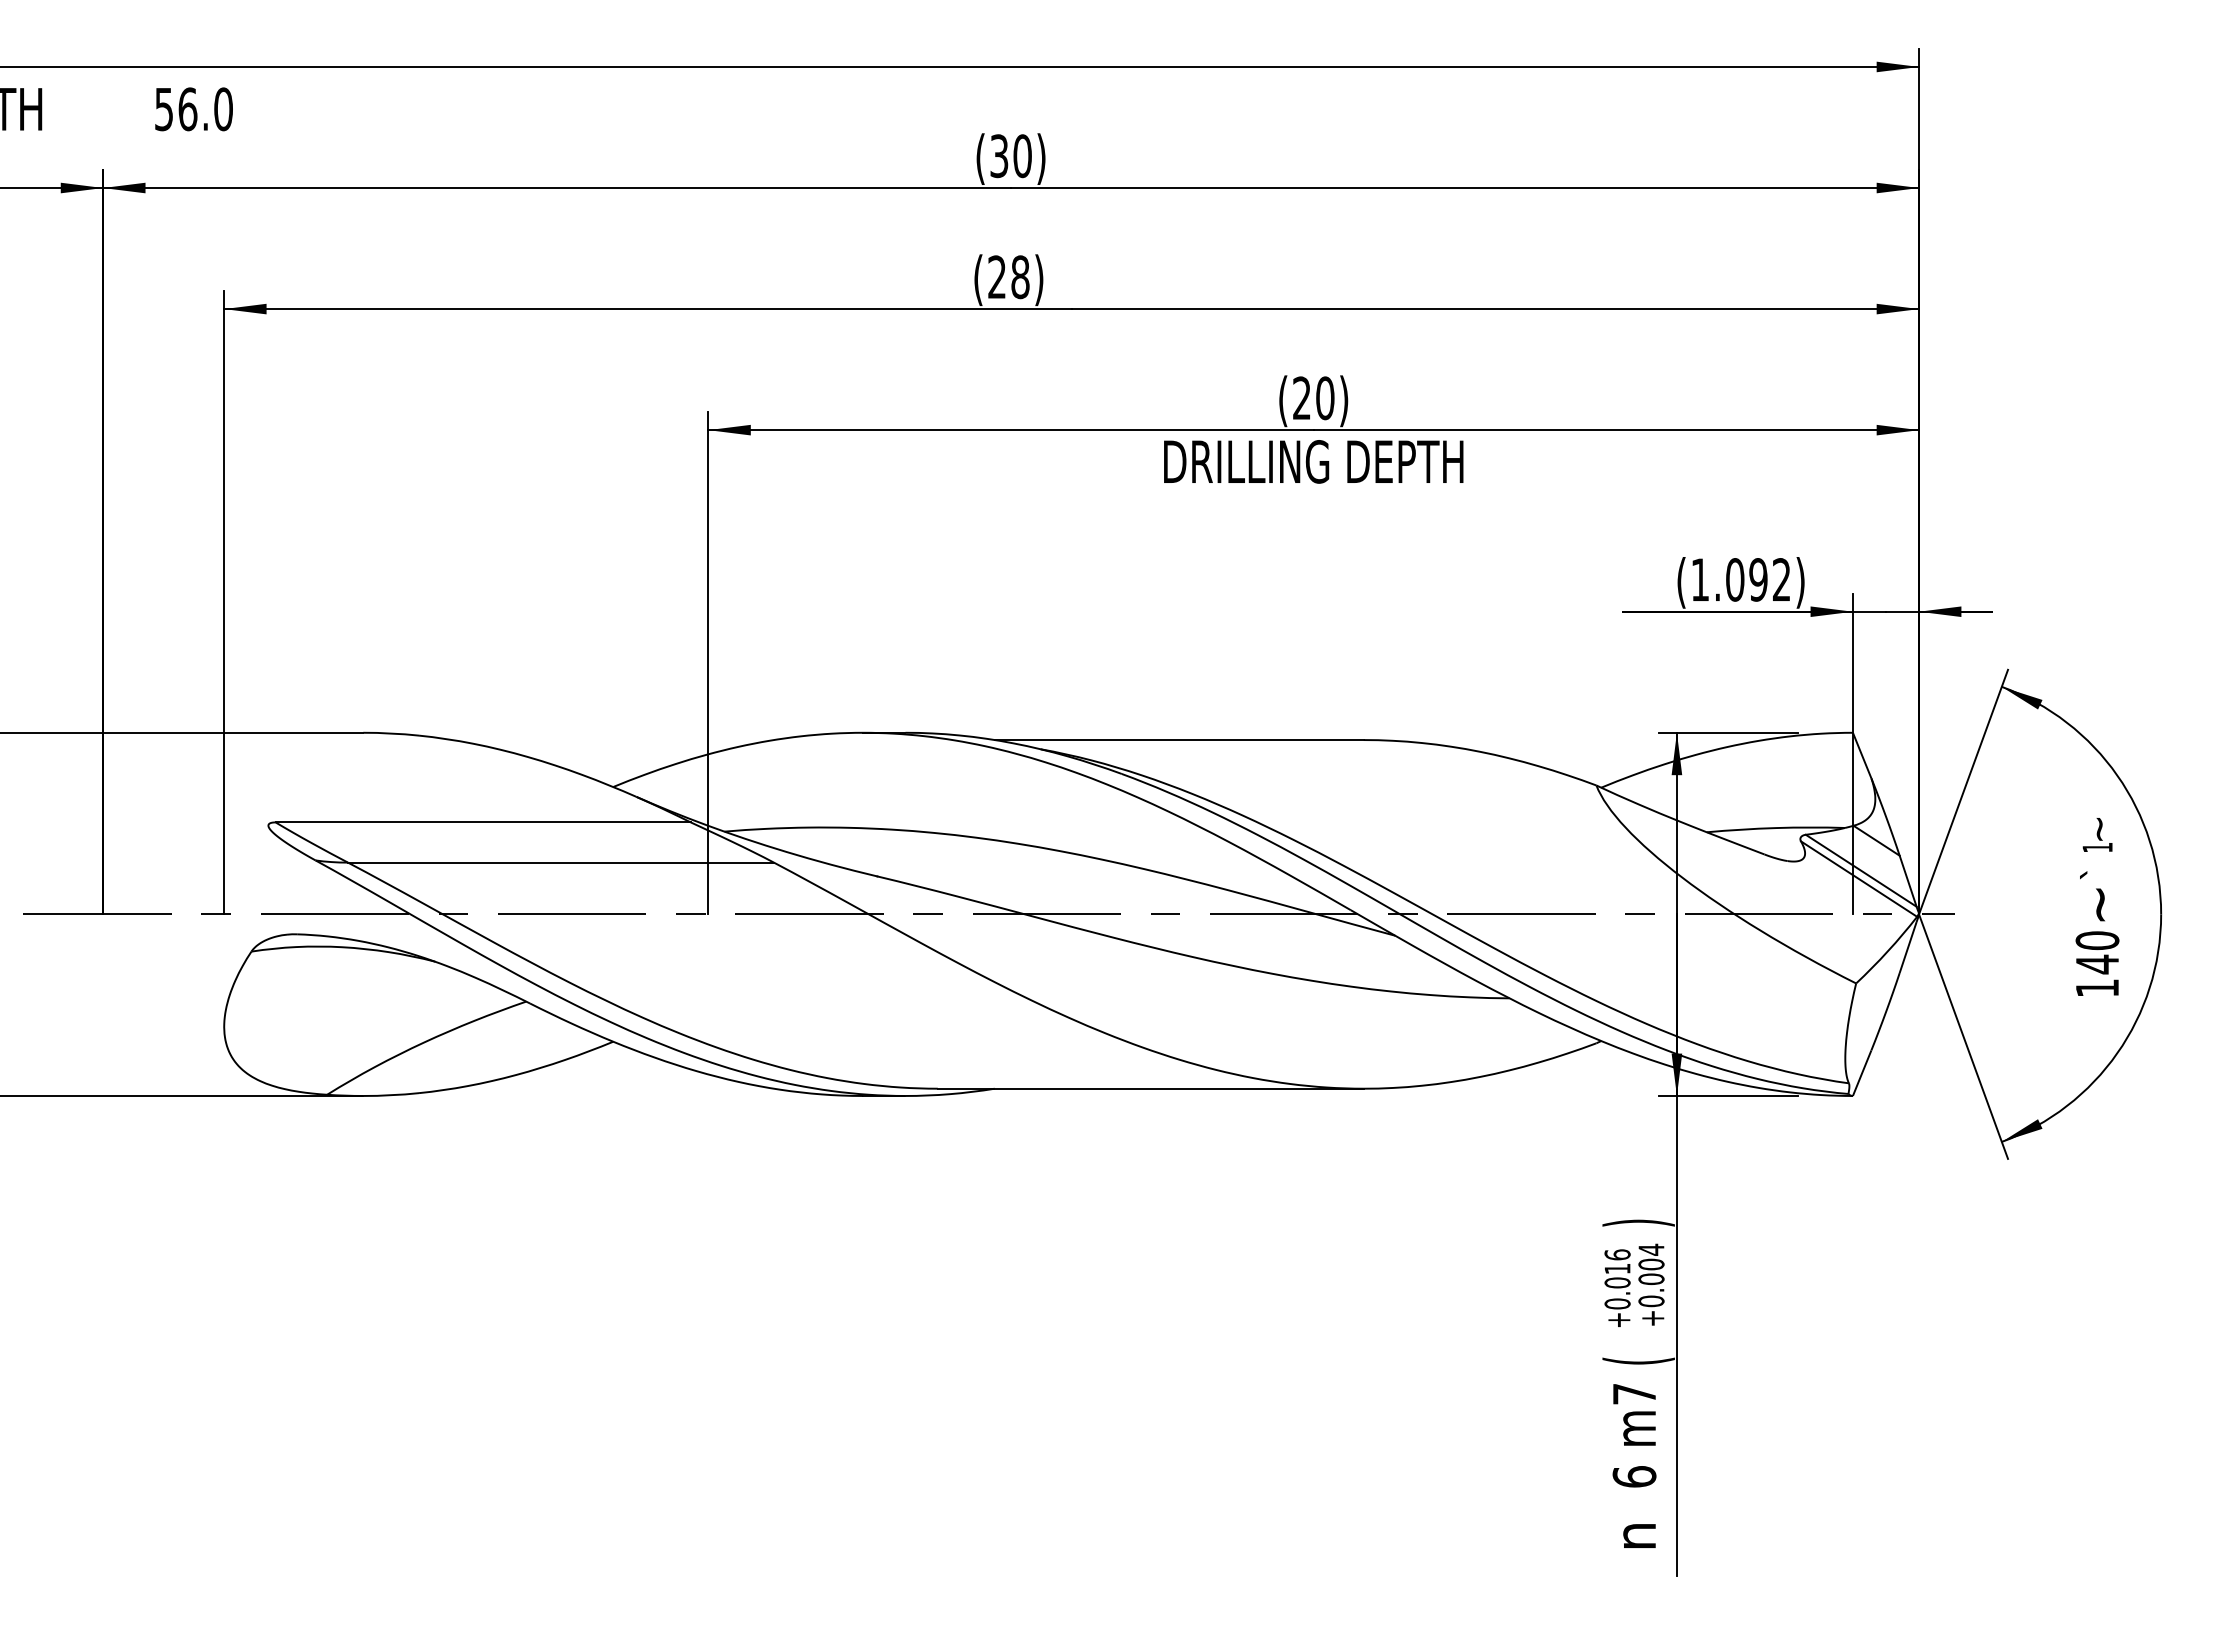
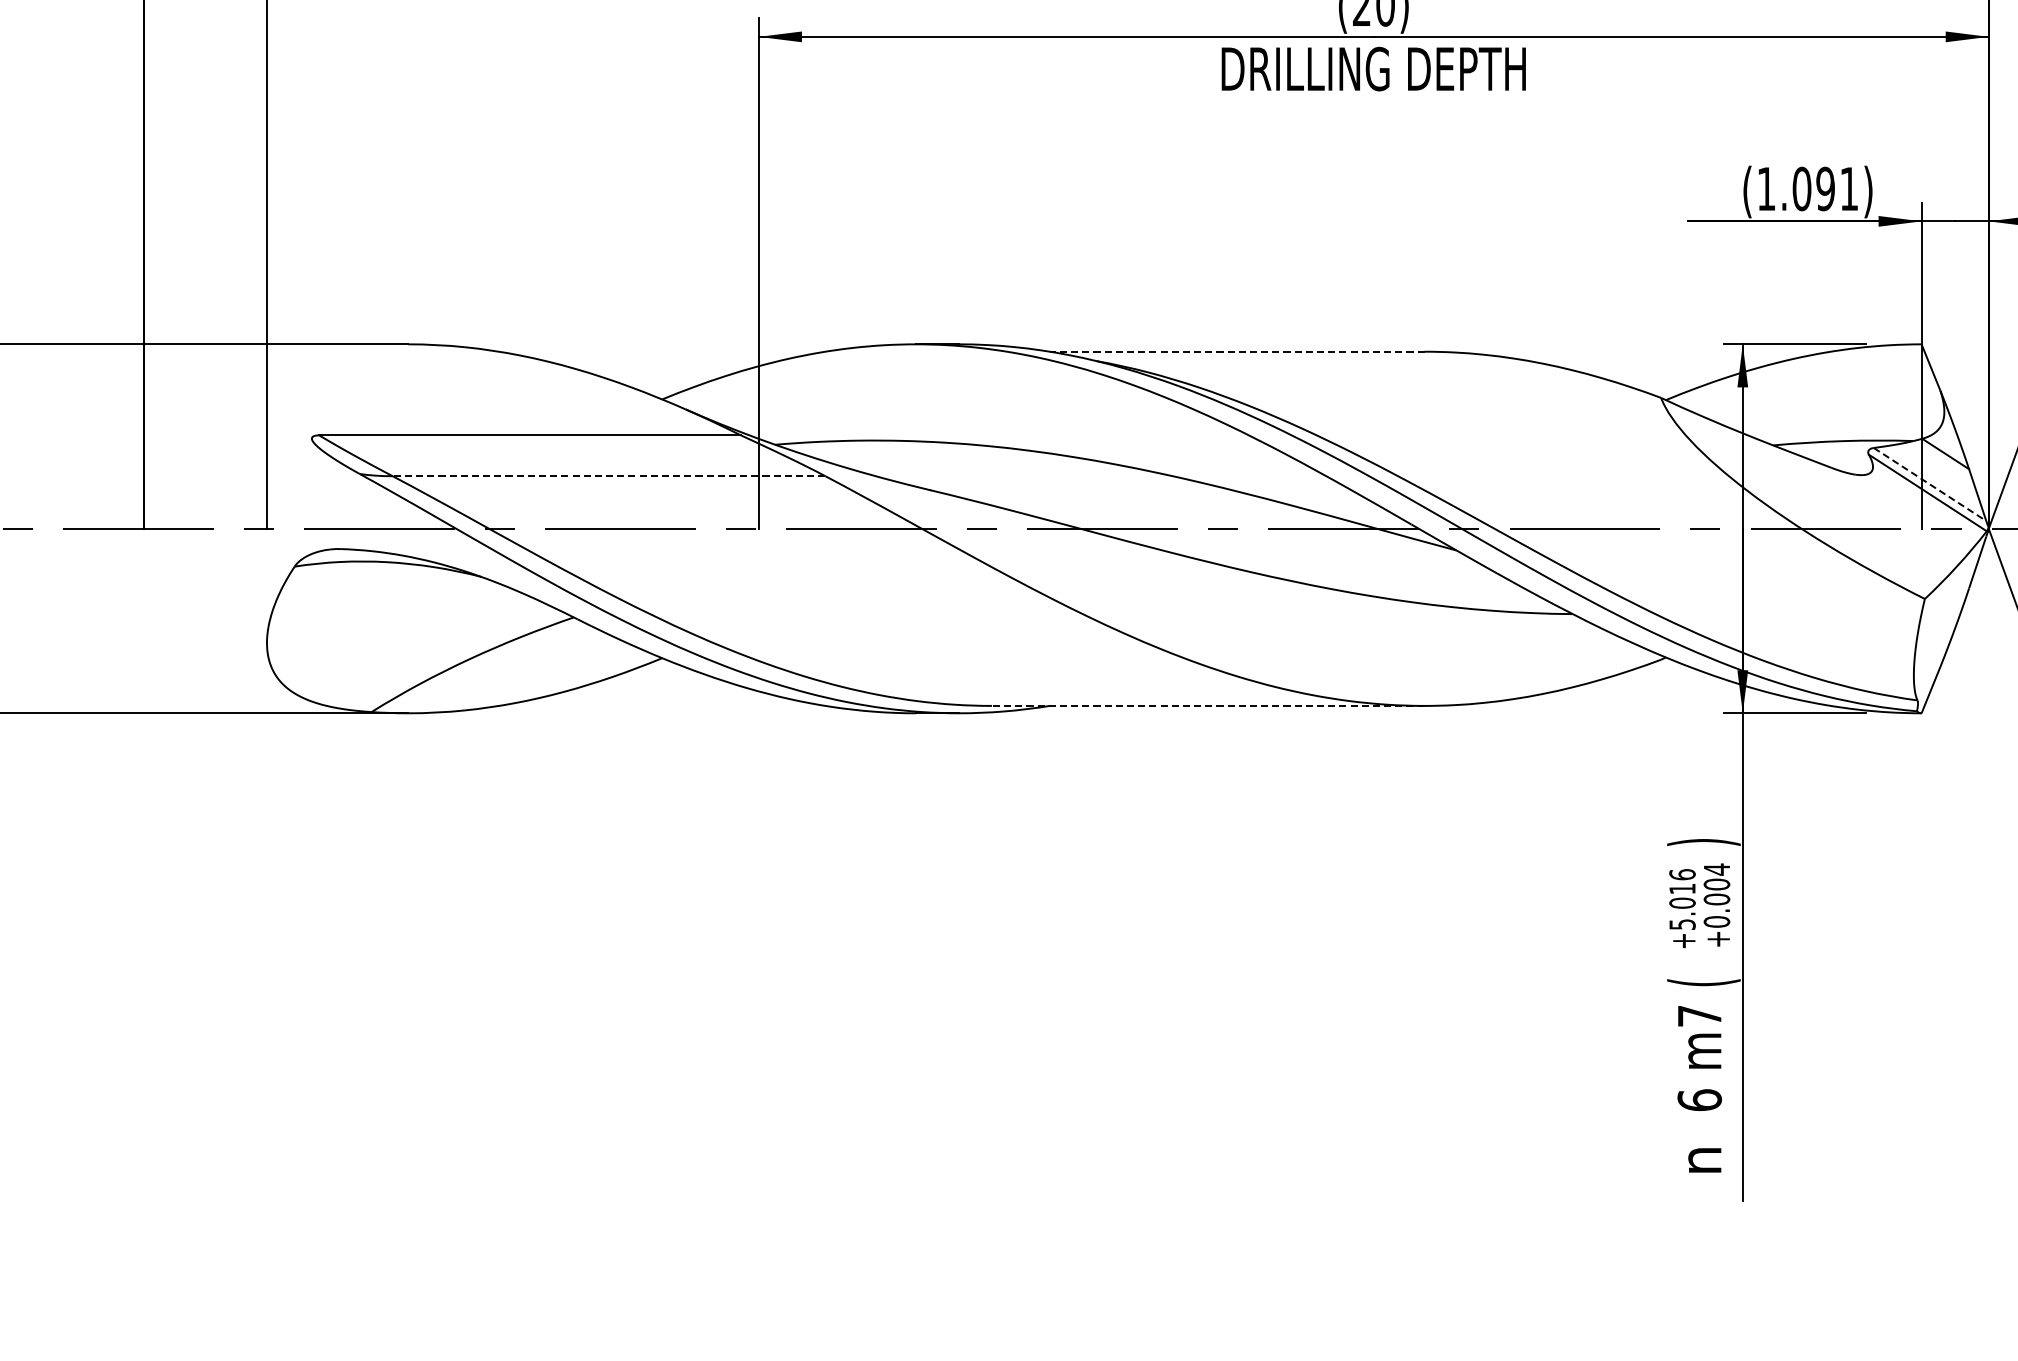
text: (1781, 579) -> (1849, 188), (1.092) -> (1.091)
line: (1179, 740) -> (1237, 352), solid -> dashed
line: (560, 862) -> (608, 476), solid -> dashed
line: (1861, 871) -> (1930, 485), solid -> dashed
line: (1150, 1088) -> (1208, 705), solid -> dashed
text: (1617, 1303) -> (1682, 924), +0.016 -> +5.016

